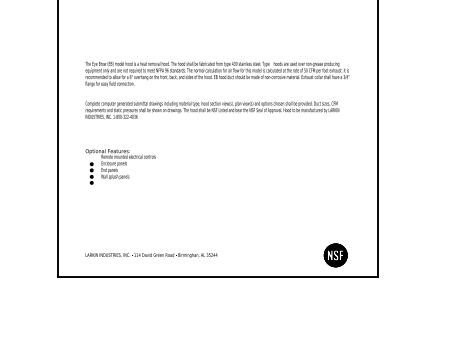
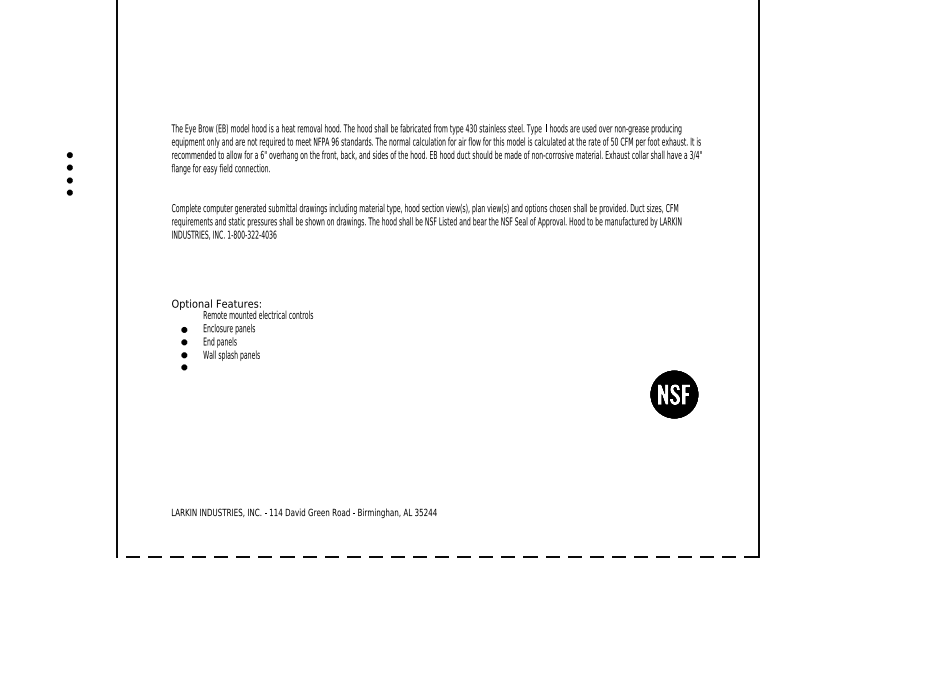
part: (34, 86) -> (69, 173), added
part: (335, 255) -> (673, 394), moved
line: (217, 277) -> (436, 557), solid -> dashed

